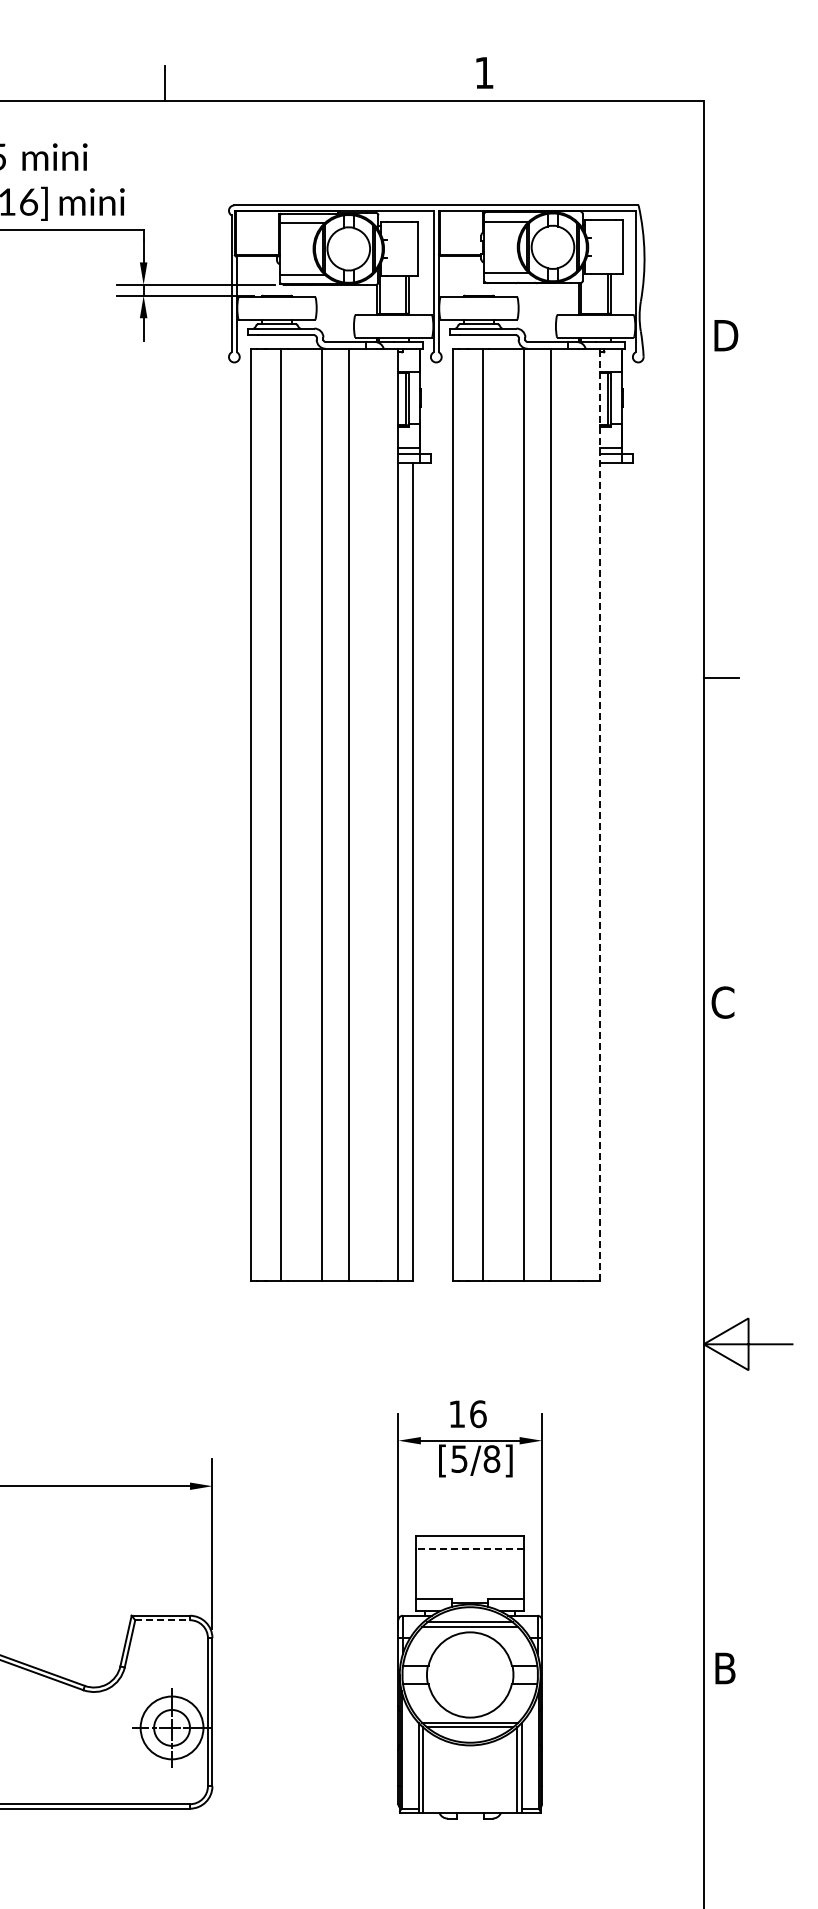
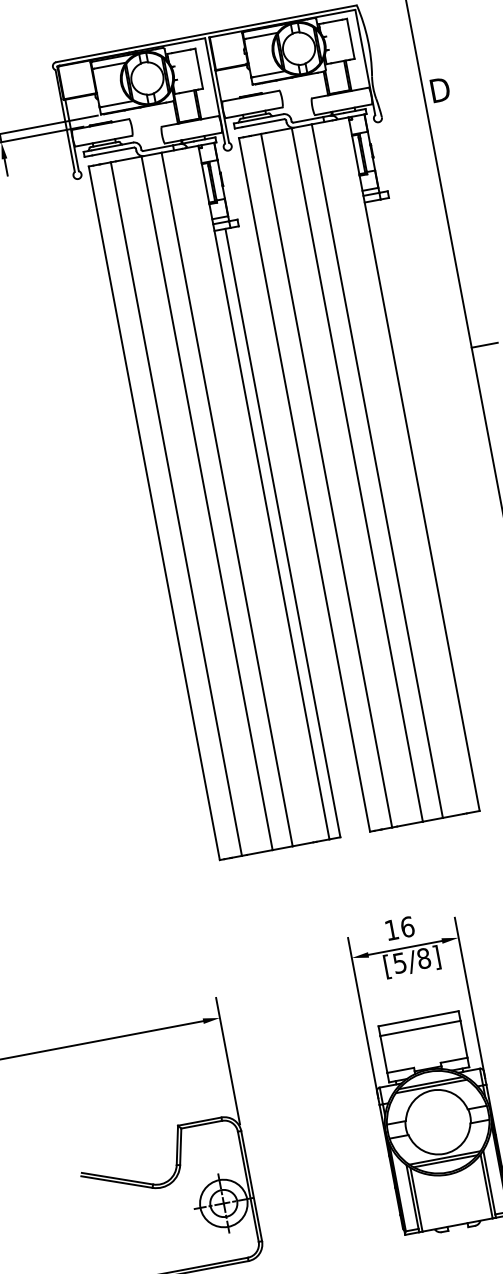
line: (600, 814) -> (414, 463), dashed -> solid
line: (470, 1548) -> (420, 1028), dashed -> solid
line: (163, 1620) -> (202, 1124), dashed -> solid

